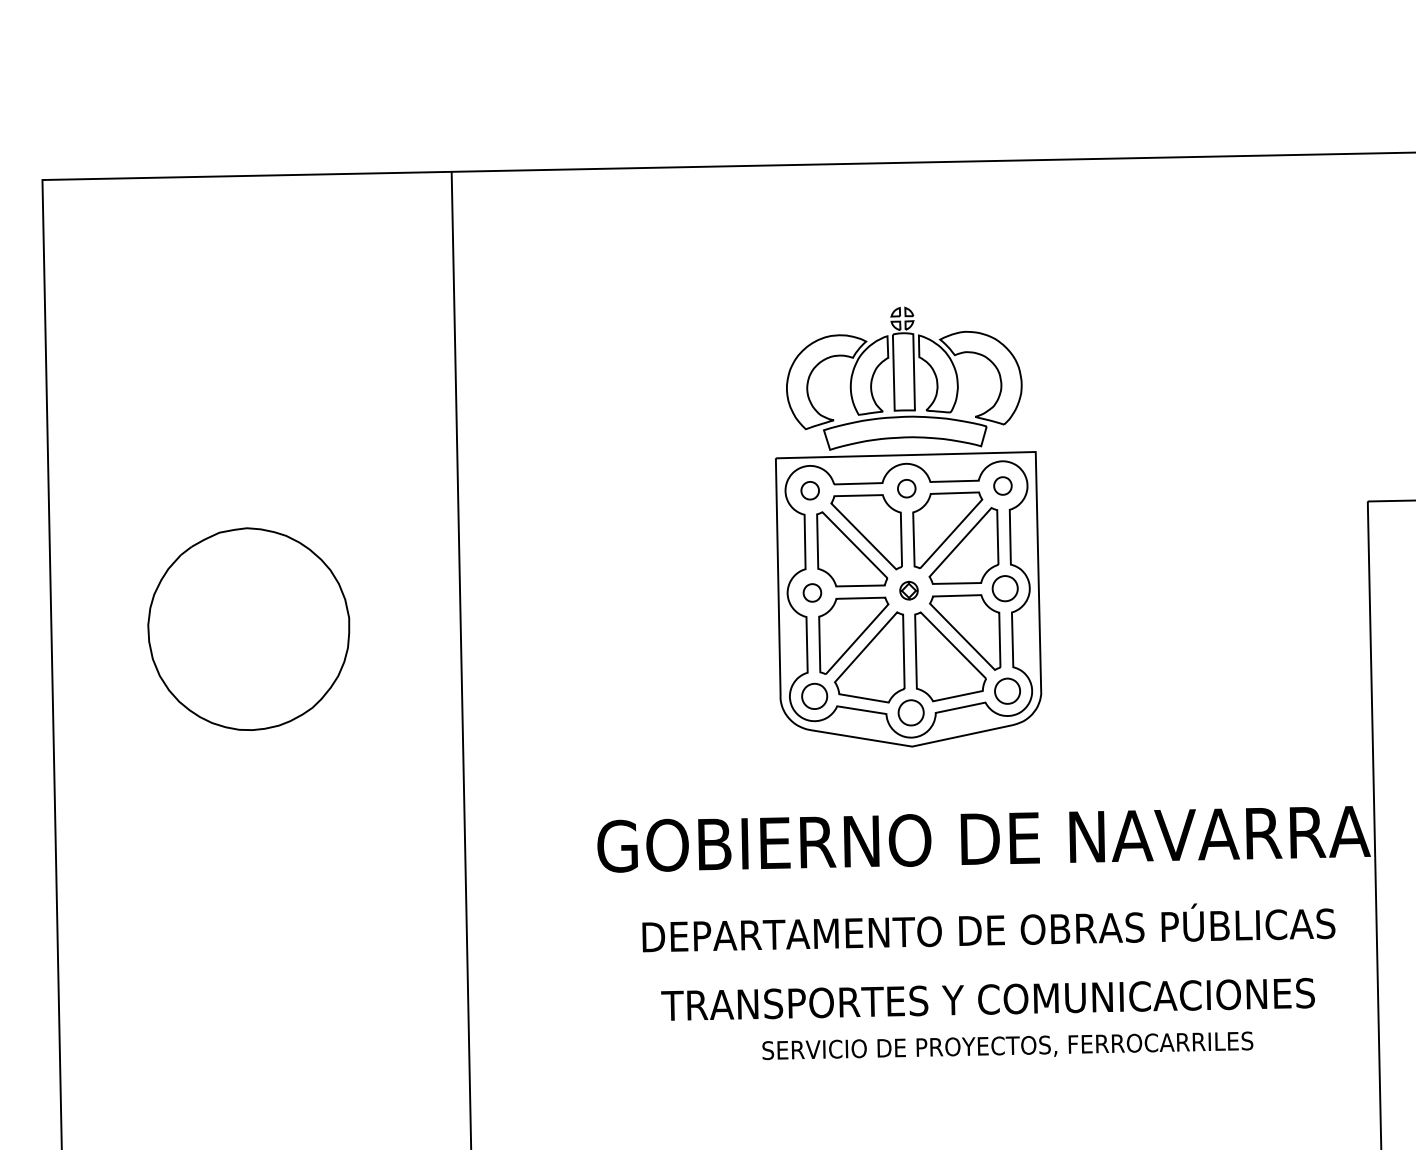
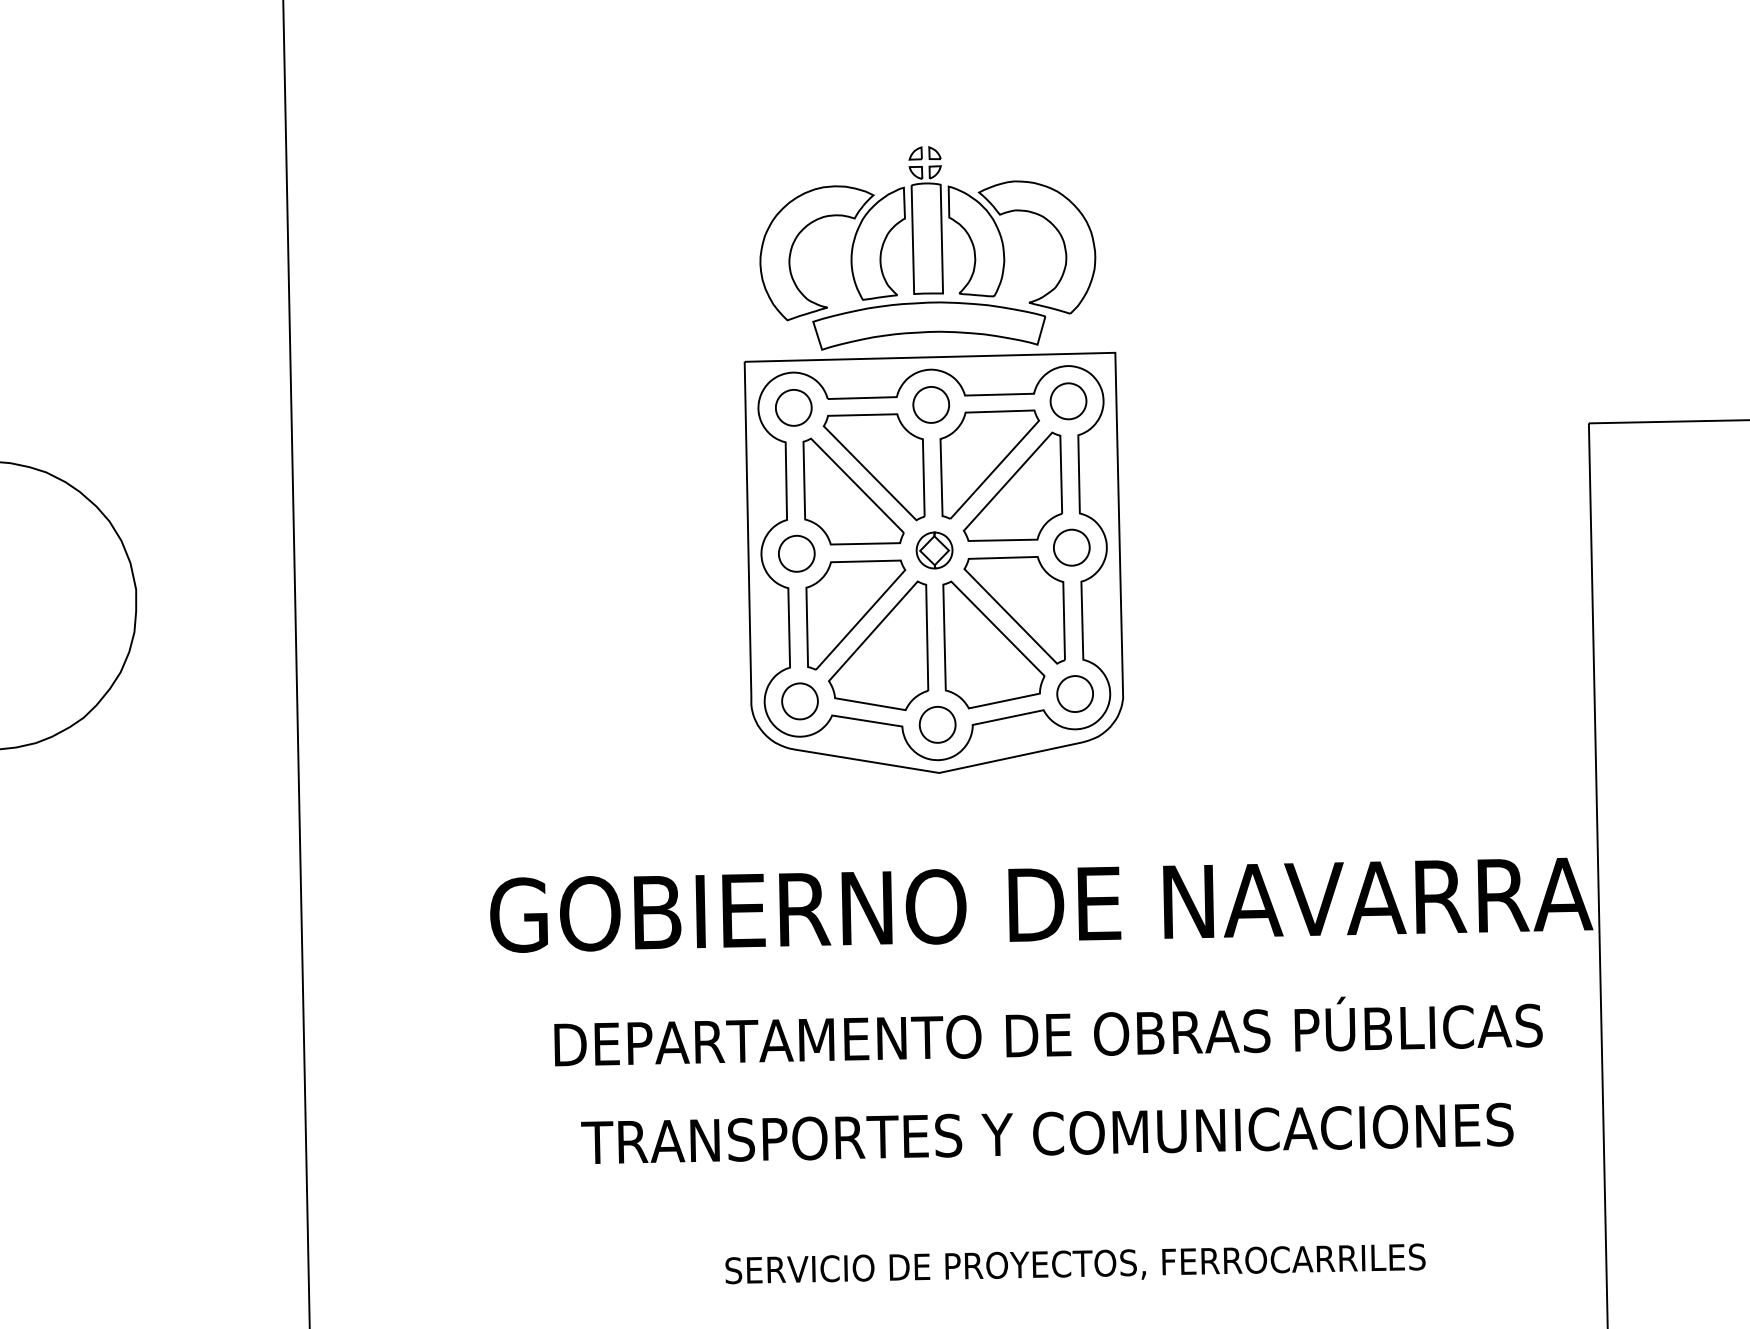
part: (1002, 485) -> (1067, 400), size x1.43
part: (906, 488) -> (930, 404), size x1.43
part: (809, 490) -> (792, 407), size x1.43
part: (908, 590) -> (933, 550), size x1.43
part: (812, 592) -> (796, 553), size x1.43
text: (1007, 1045) -> (1075, 1263), moved

